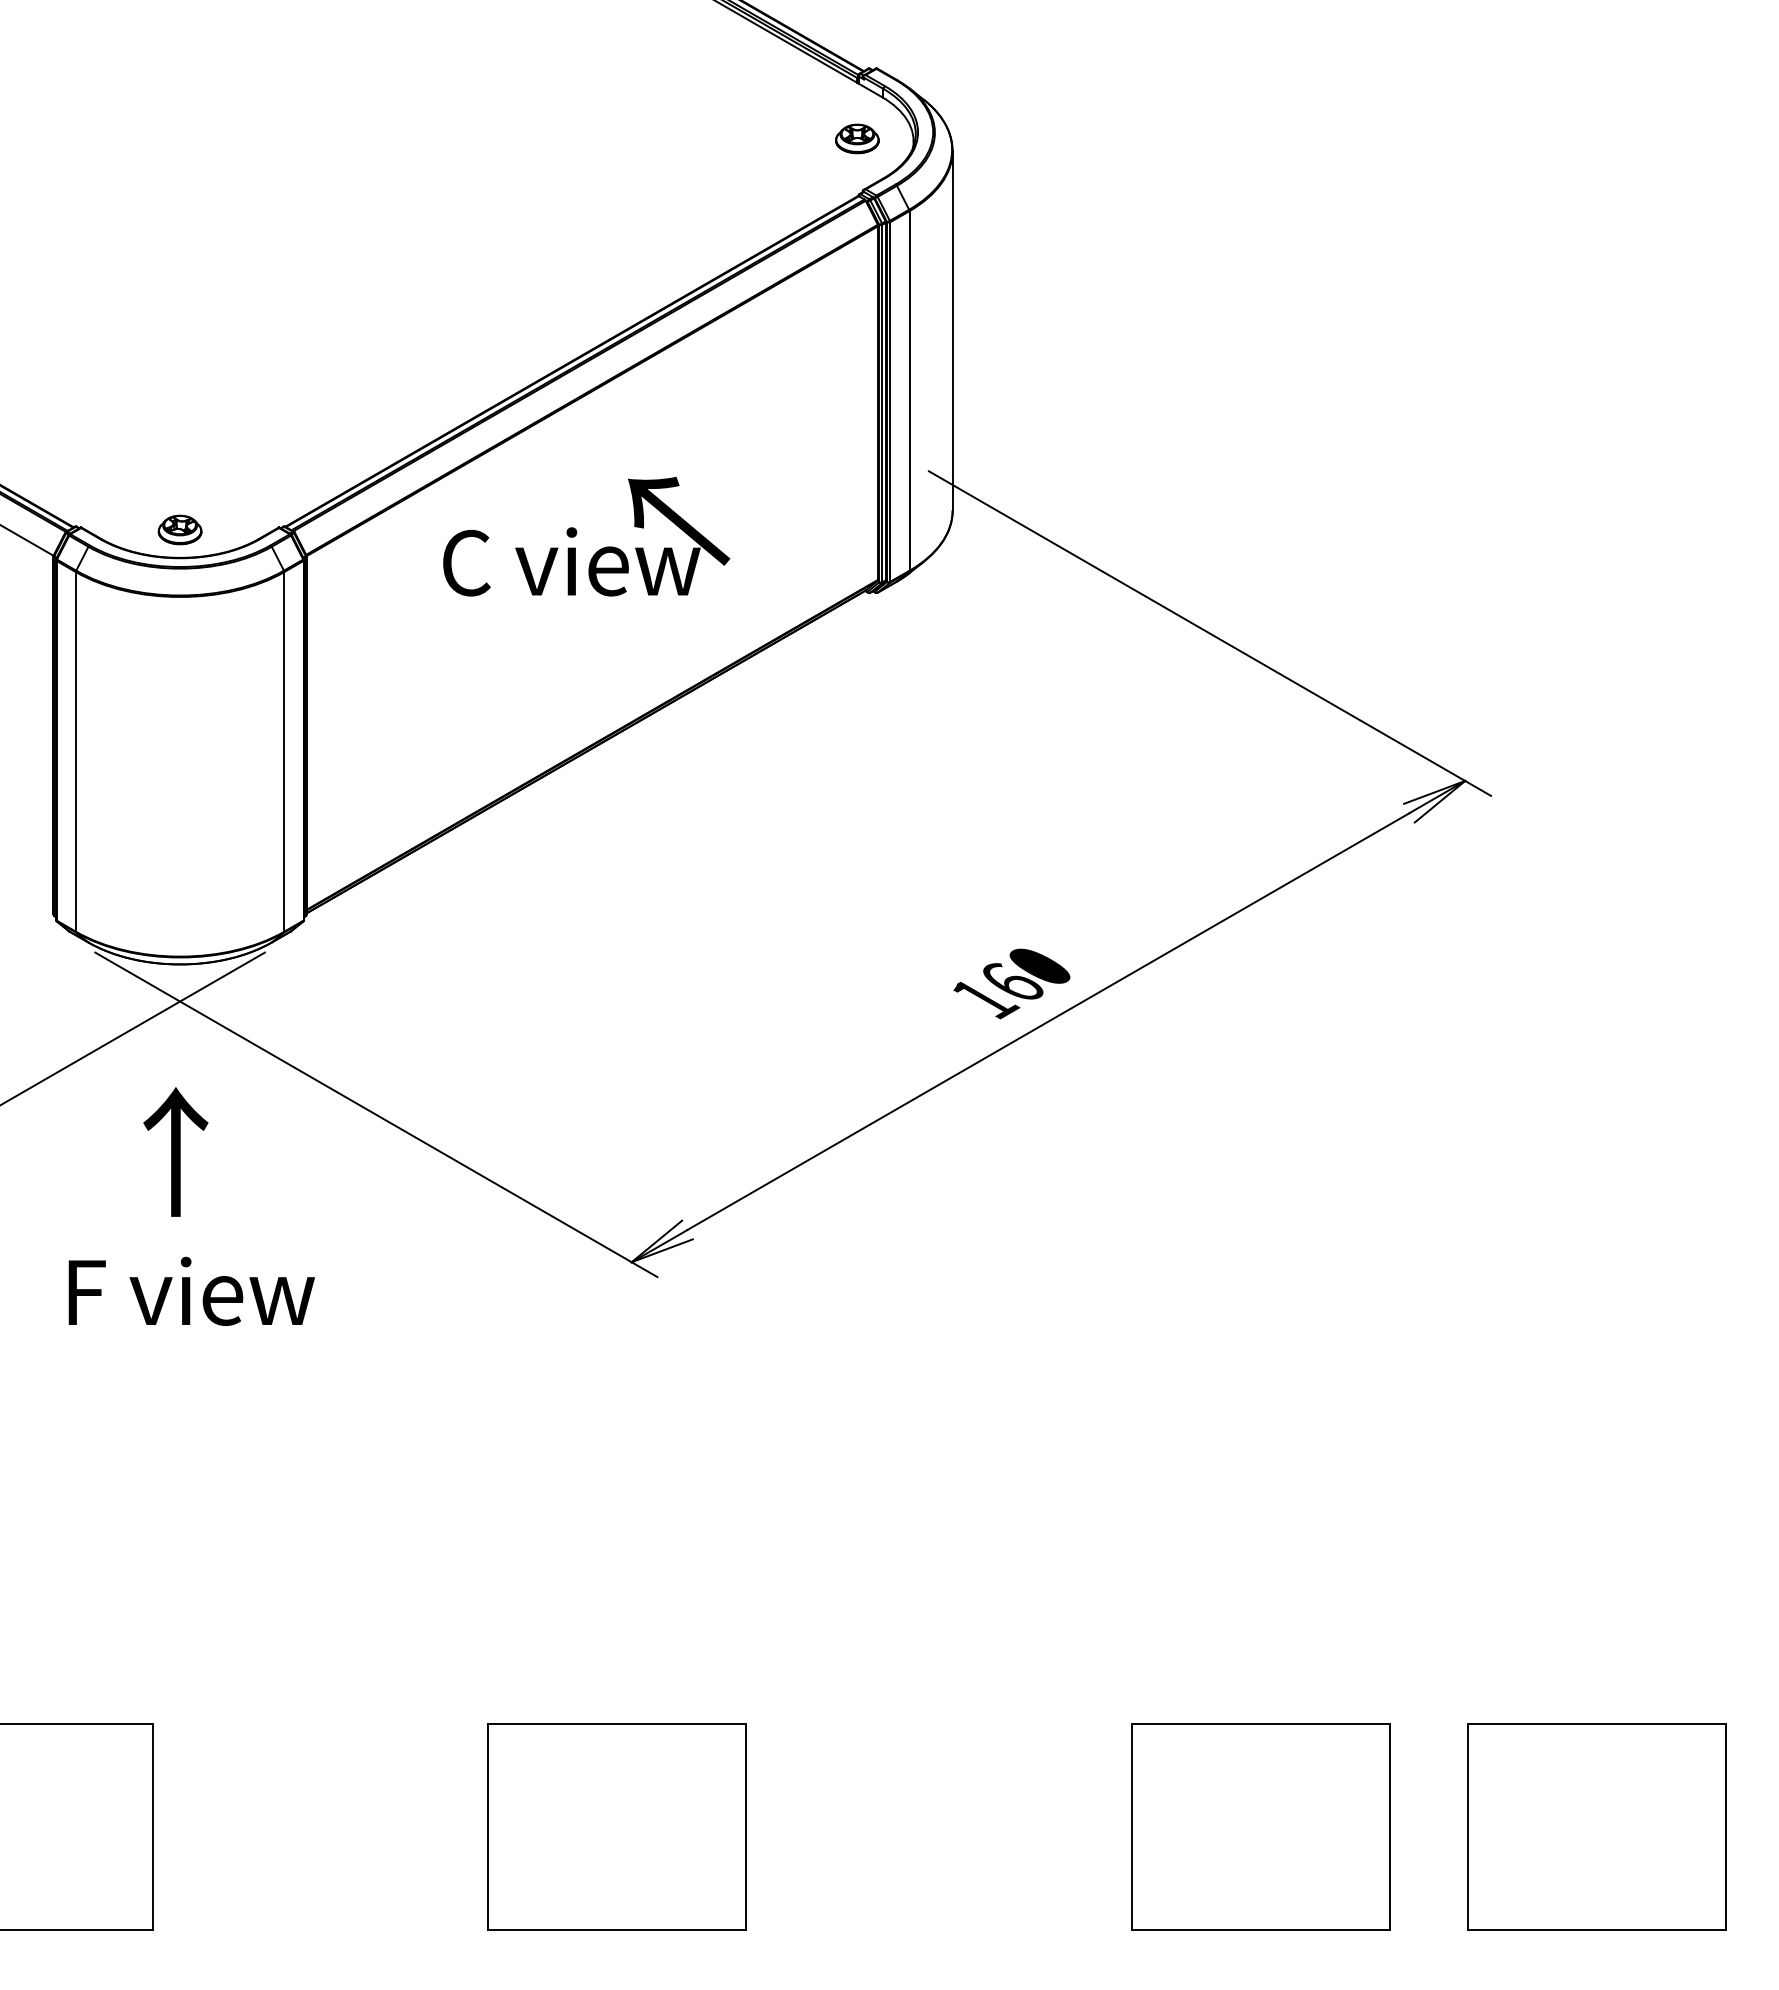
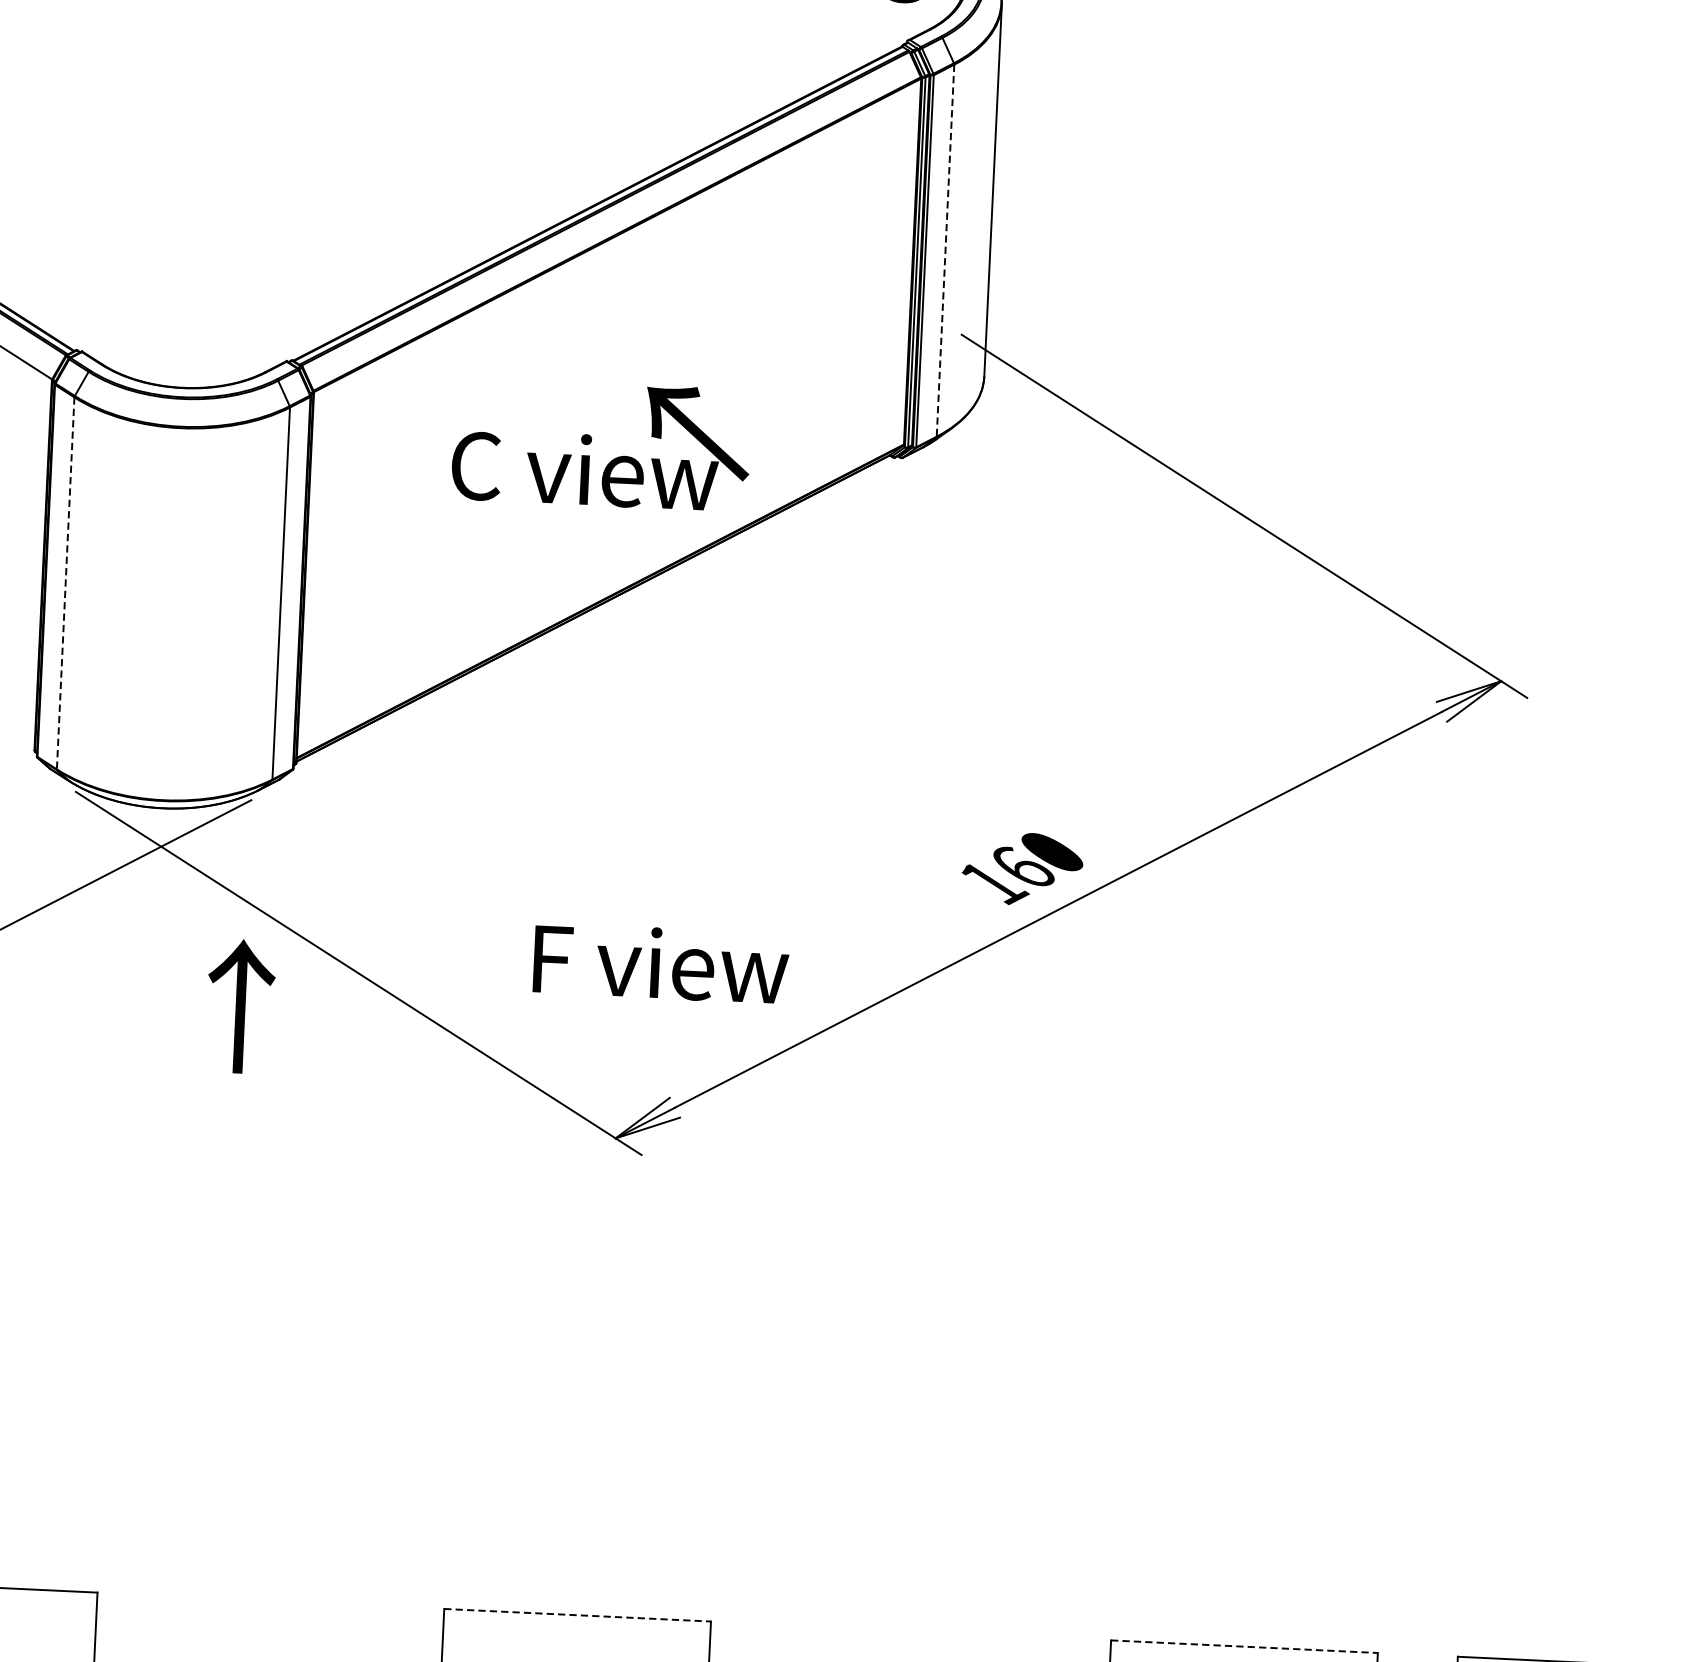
line: (909, 390) -> (945, 250), solid -> dashed
part: (179, 529) -> (183, 358), removed
text: (586, 536) -> (601, 444), moved
line: (75, 751) -> (65, 582), solid -> dashed
text: (175, 1151) -> (240, 1005), moved
text: (191, 1290) -> (661, 962), moved
line: (616, 1723) -> (577, 1614), solid -> dashed
line: (1261, 1723) -> (1244, 1646), solid -> dashed

